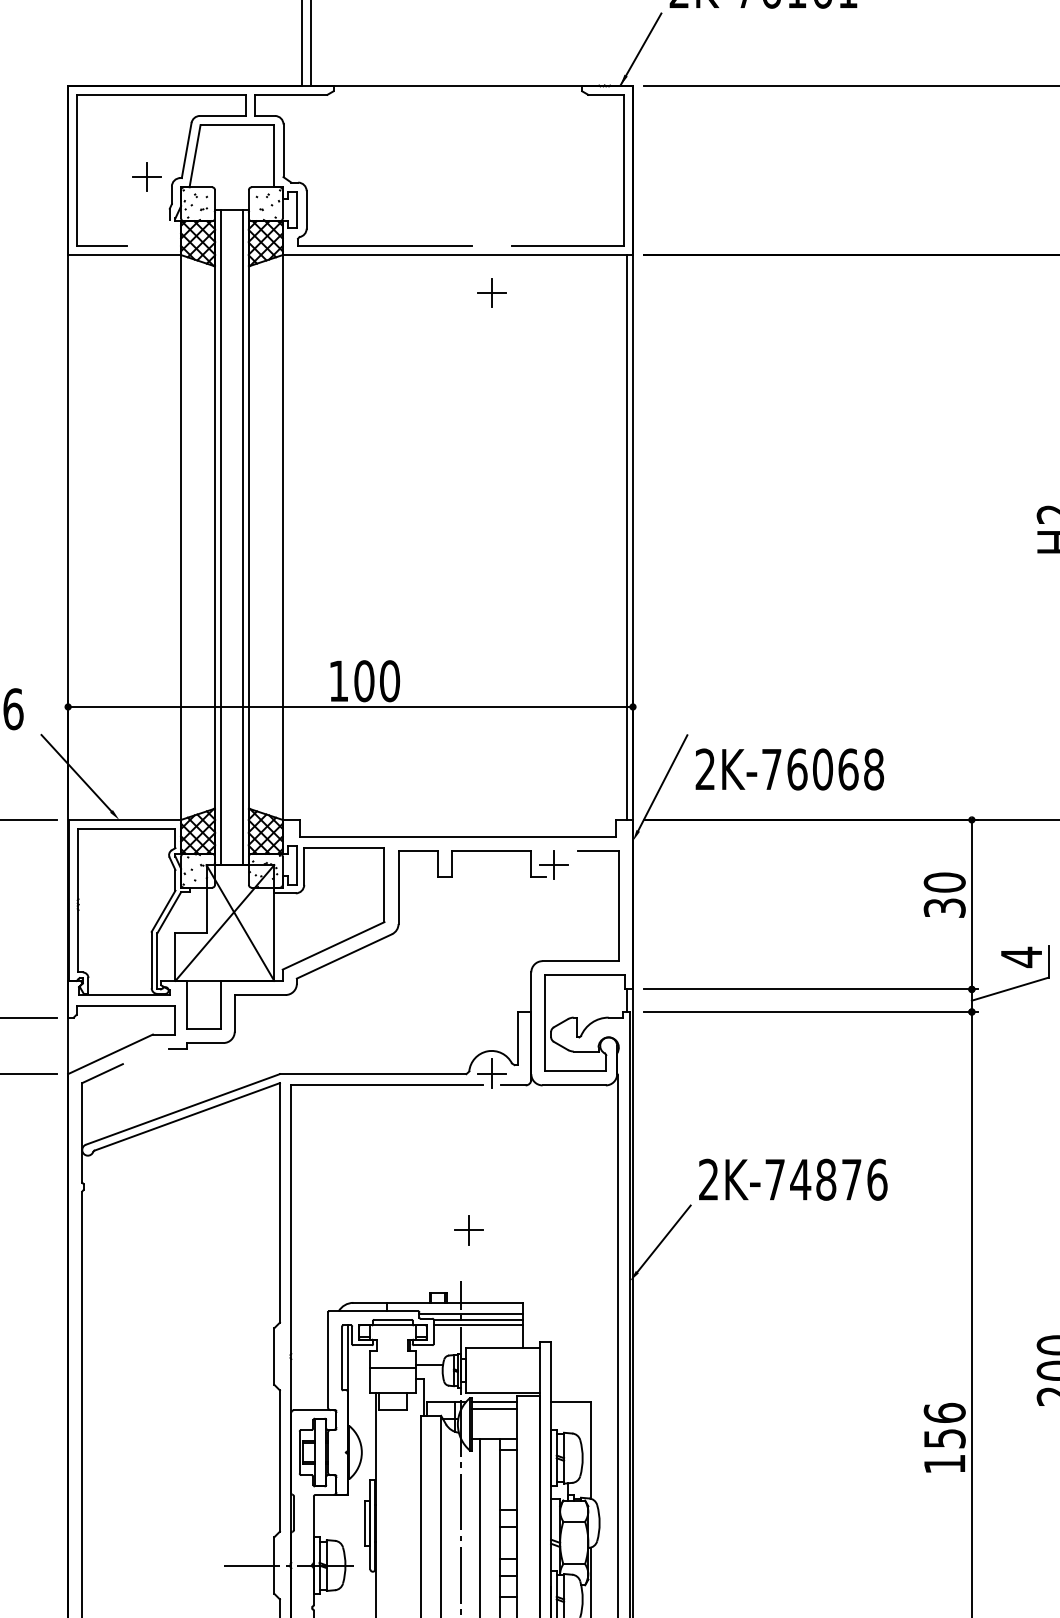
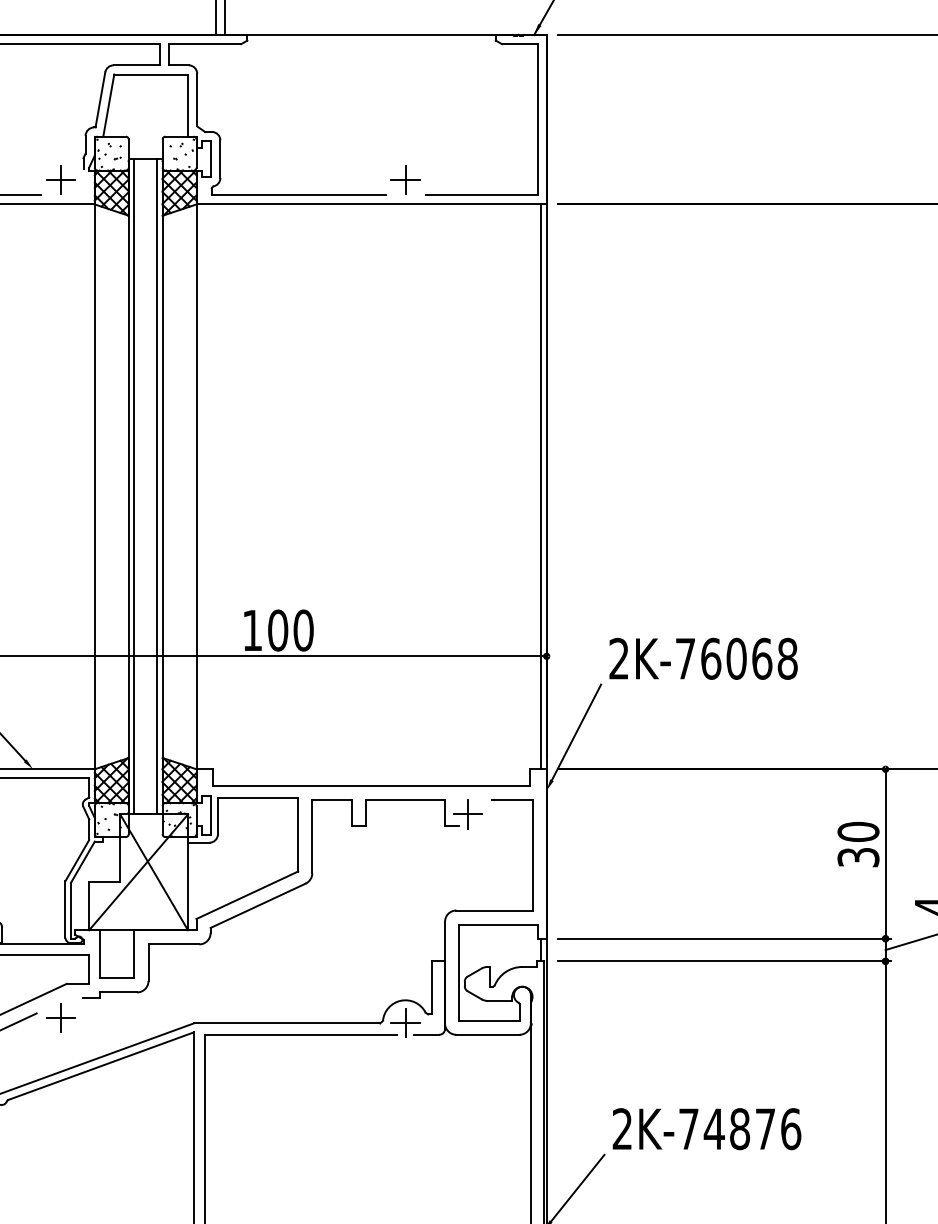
part: (146, 176) -> (60, 179), moved
part: (491, 292) -> (405, 179), moved
text: (789, 769) -> (703, 658), moved
part: (468, 1230) -> (60, 1017), moved

